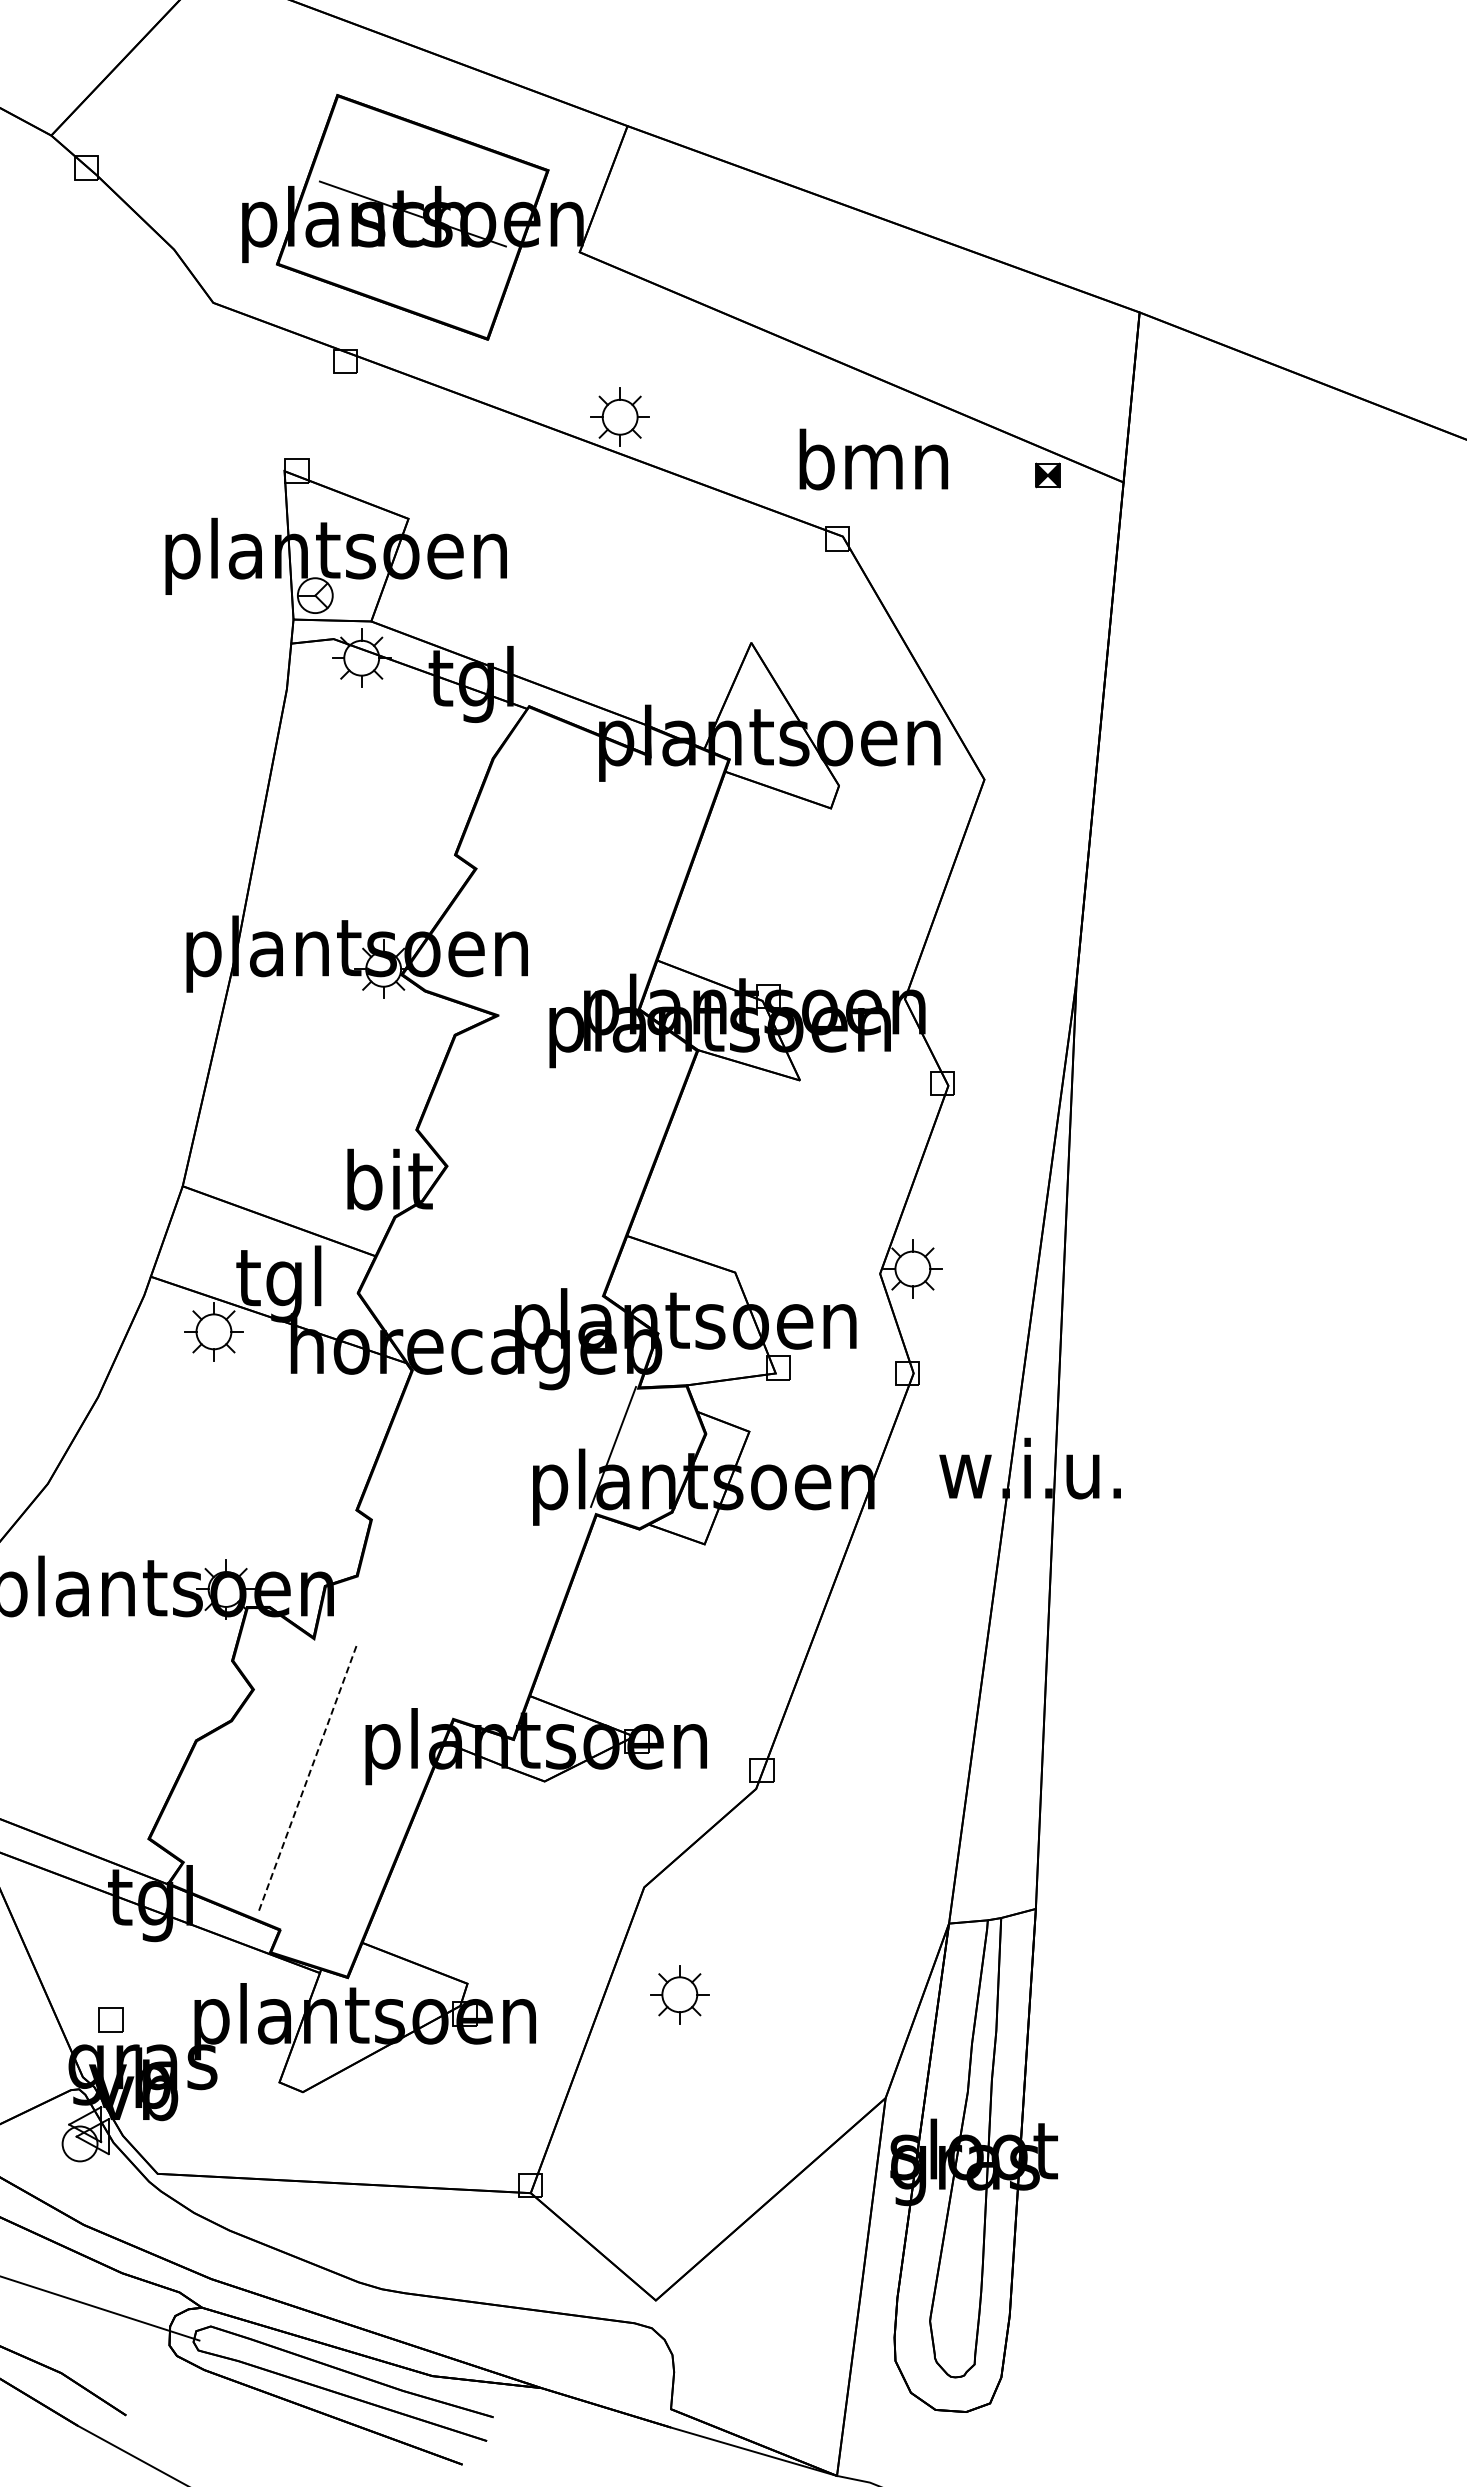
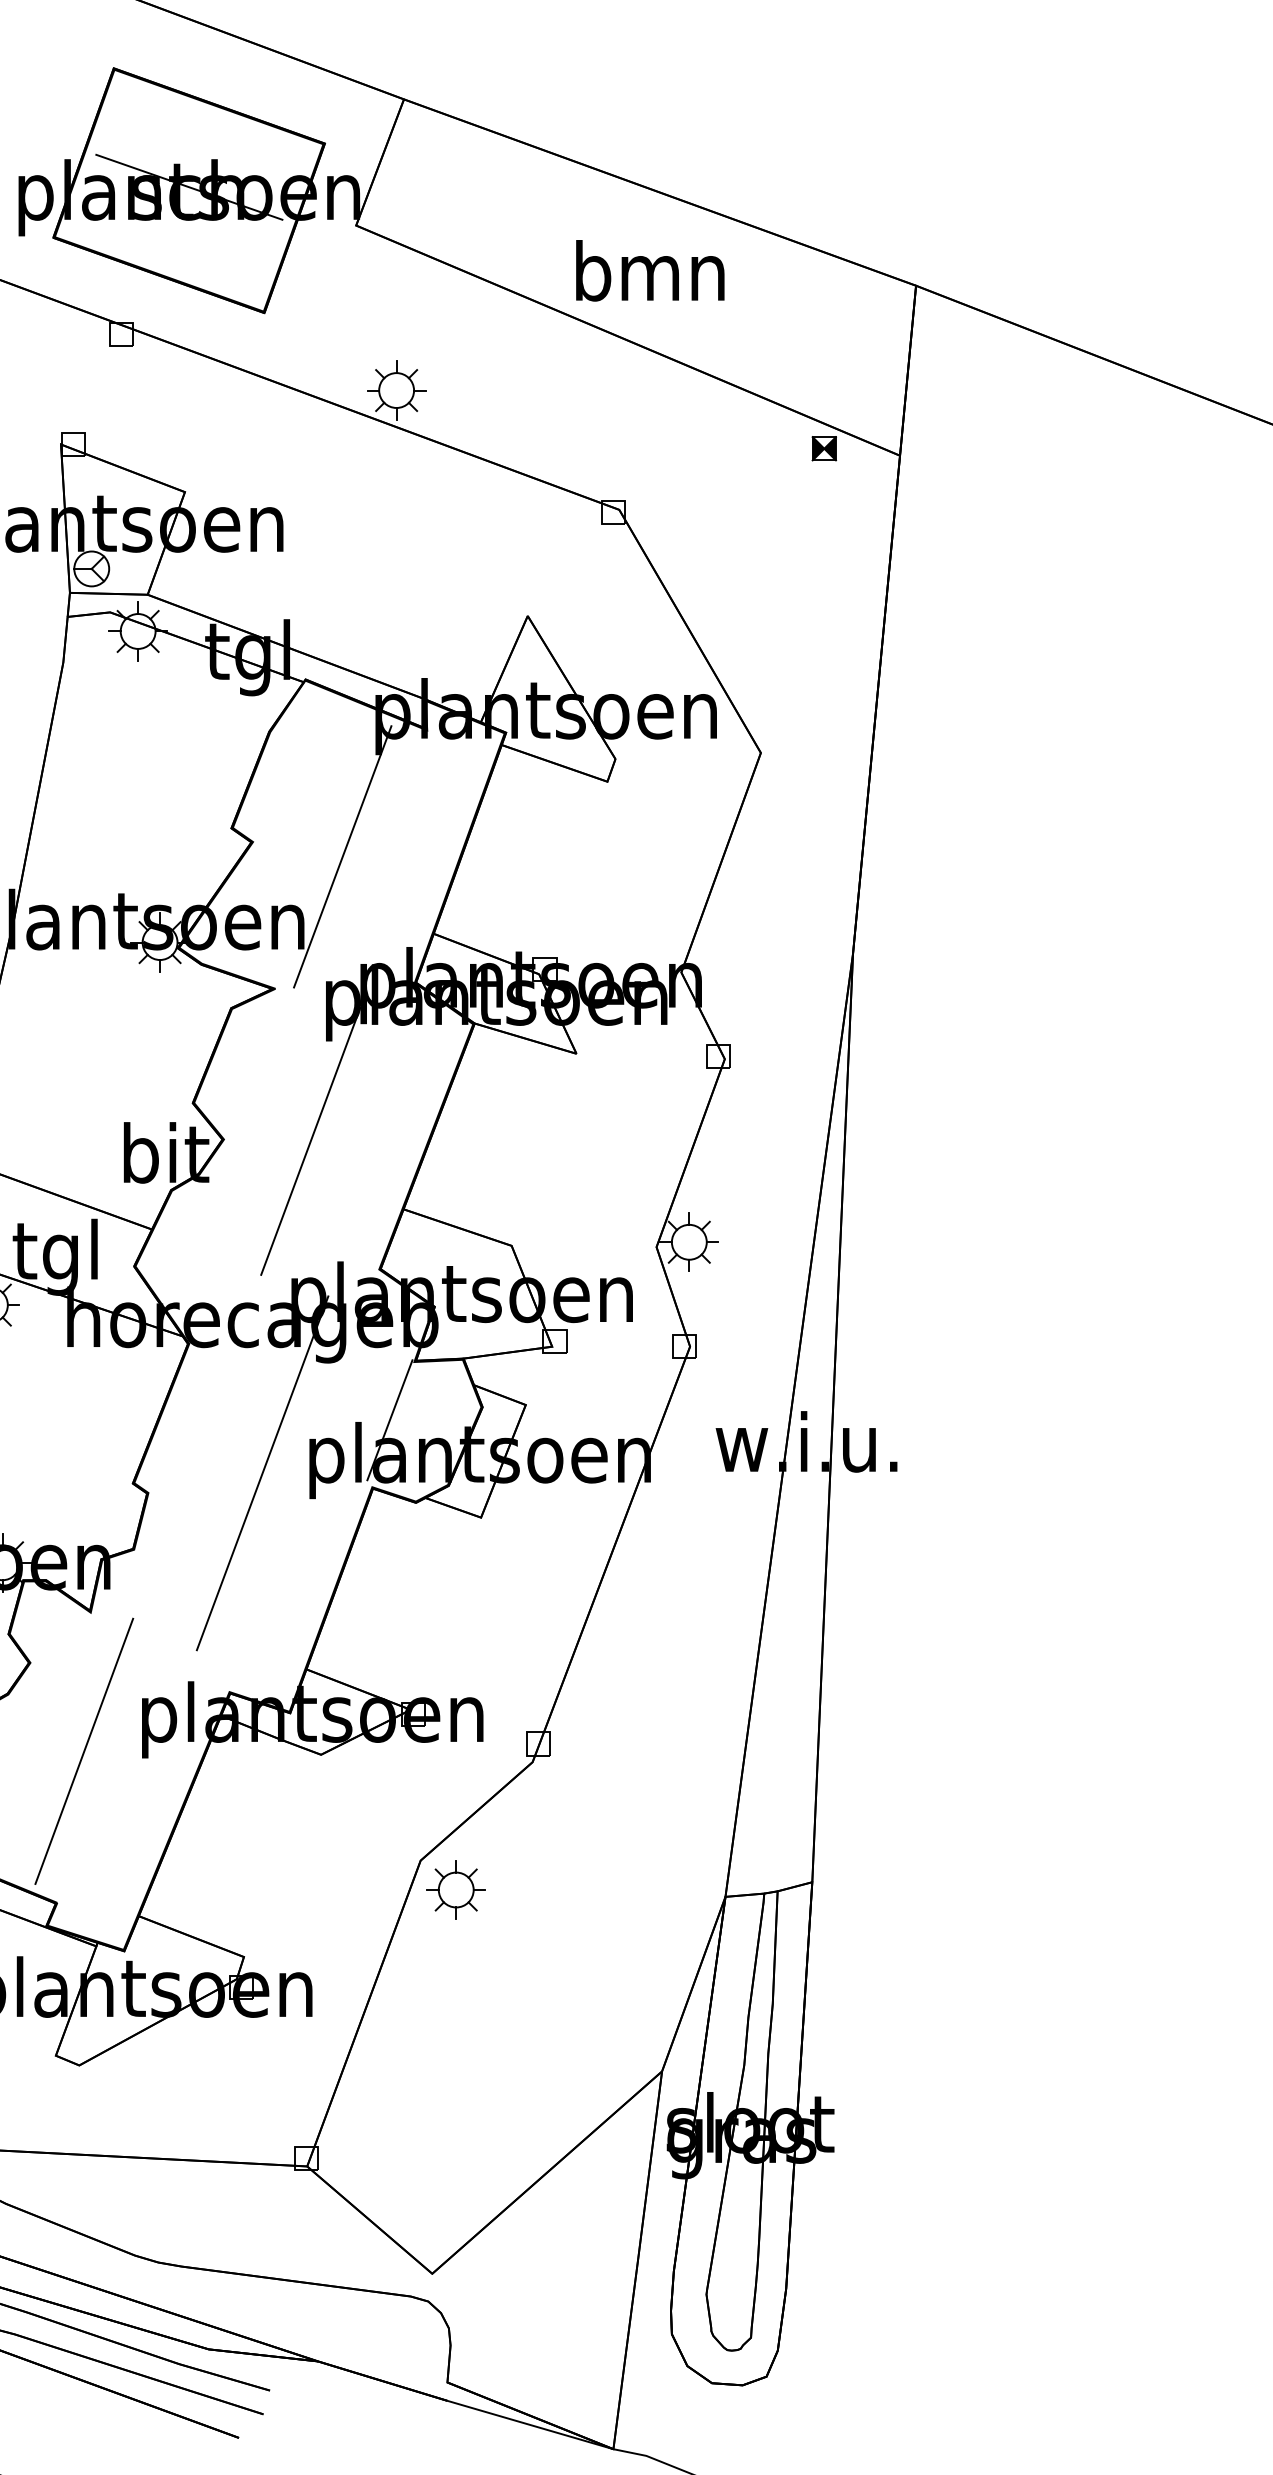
text: (873, 459) -> (649, 270), moved
line: (565, 883) -> (341, 856), added
line: (533, 1167) -> (309, 1140), added
line: (485, 1499) -> (261, 1472), added
line: (308, 1777) -> (84, 1750), dashed -> solid
part: (679, 1994) -> (455, 1889), moved

